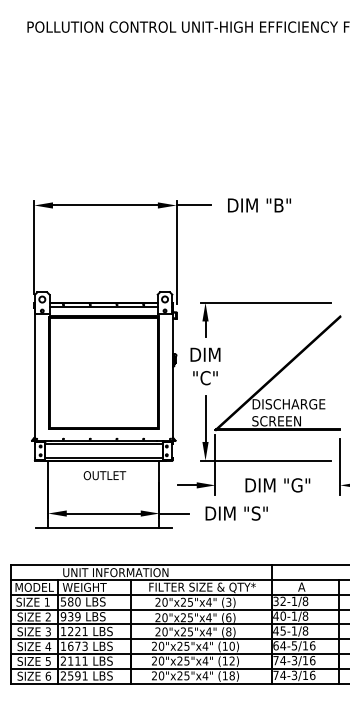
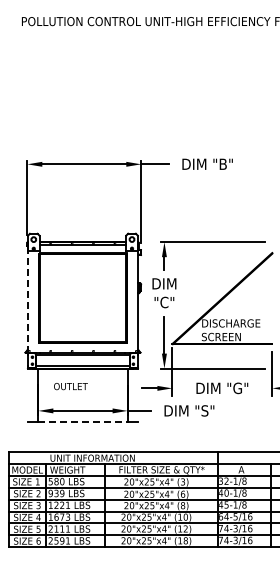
line: (34, 376) -> (27, 301), solid -> dashed
text: (104, 475) -> (70, 386), moved
line: (103, 528) -> (82, 422), solid -> dashed

